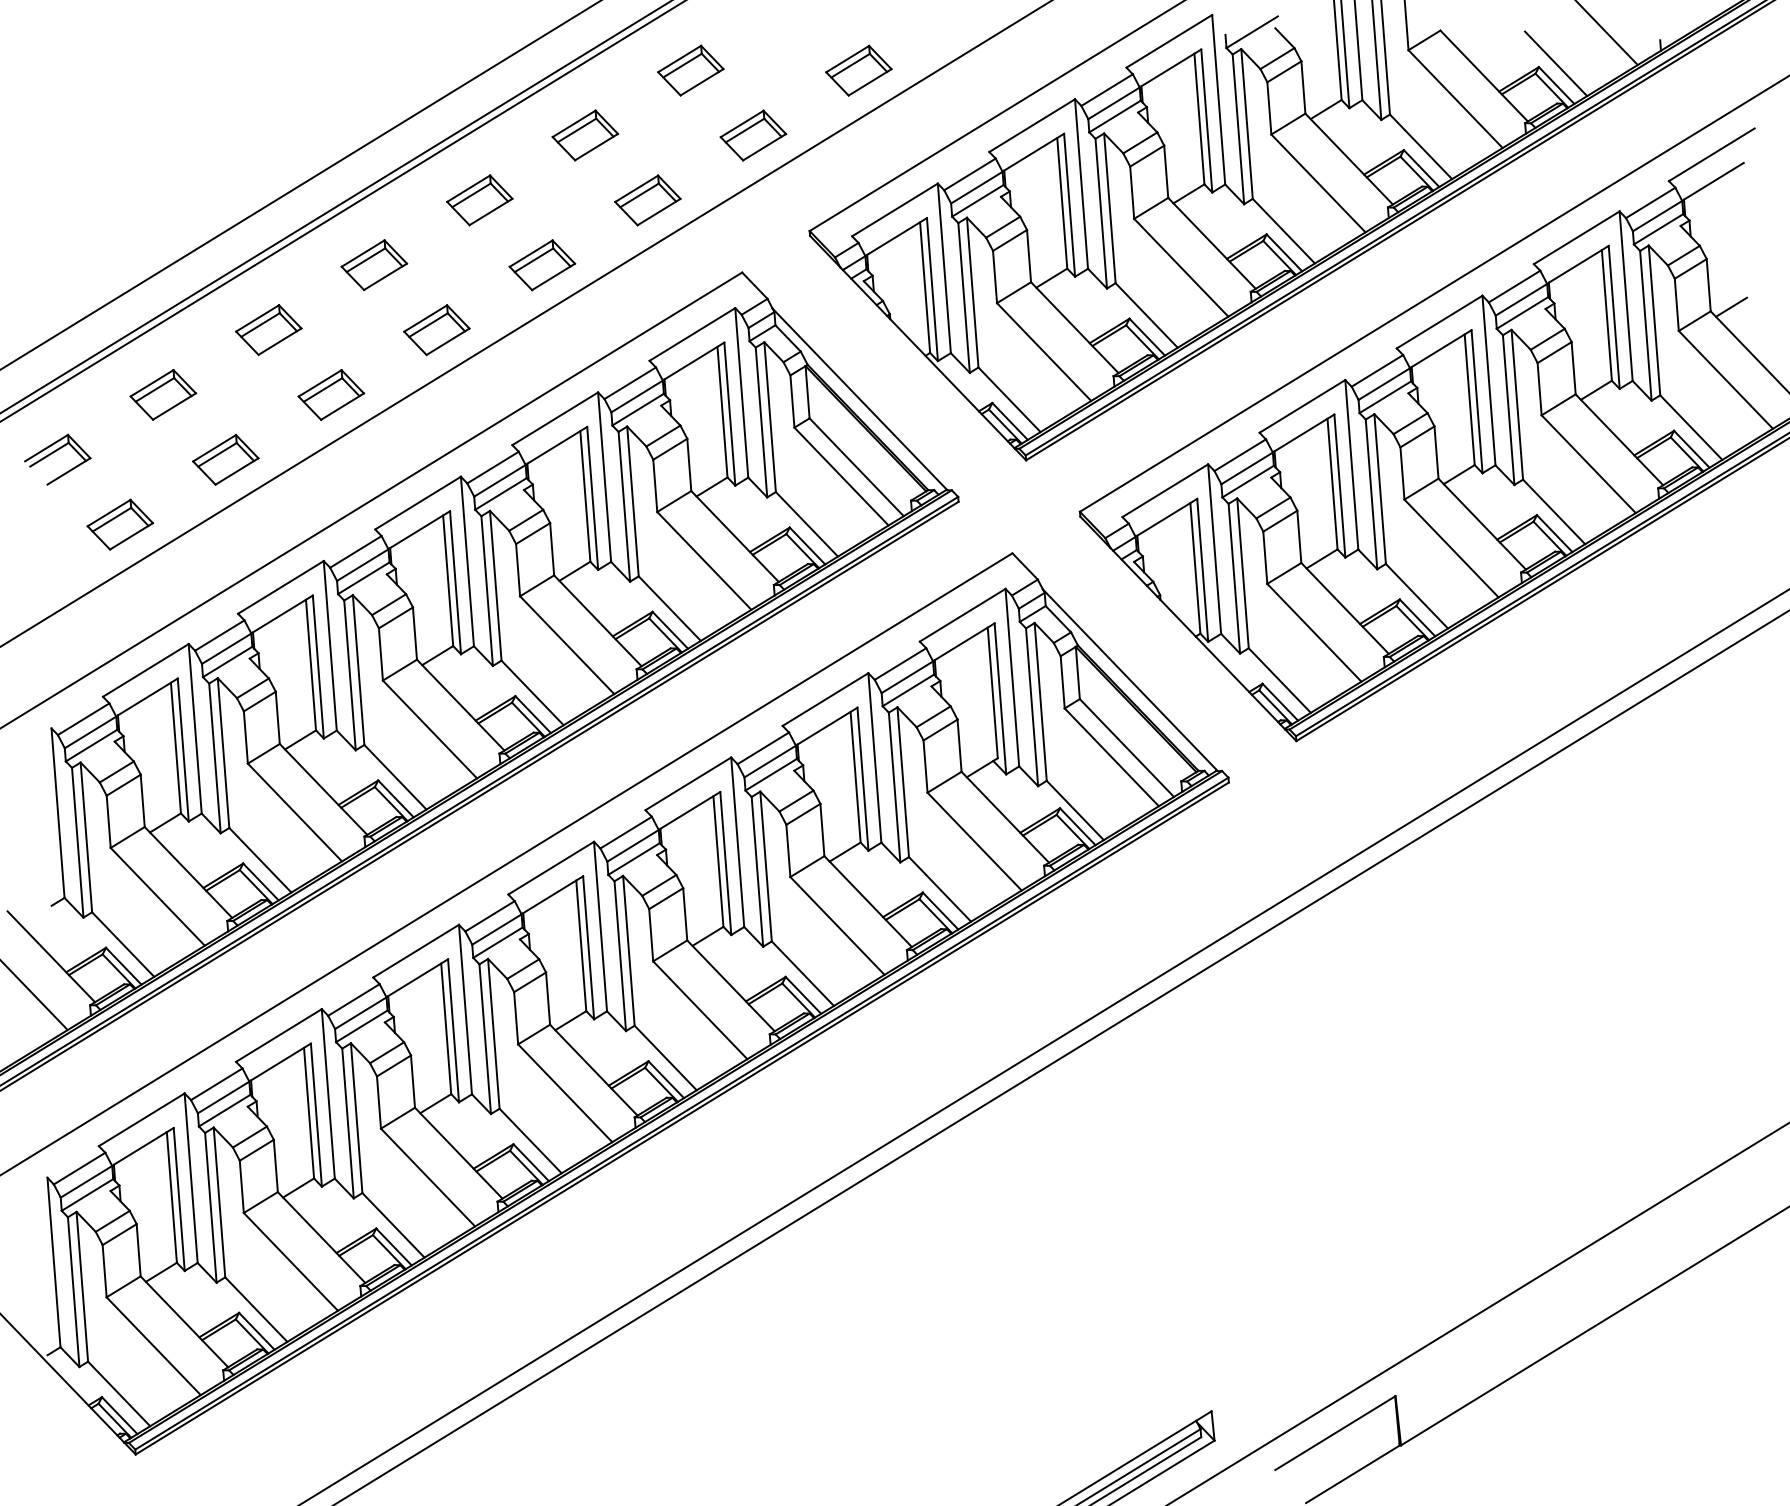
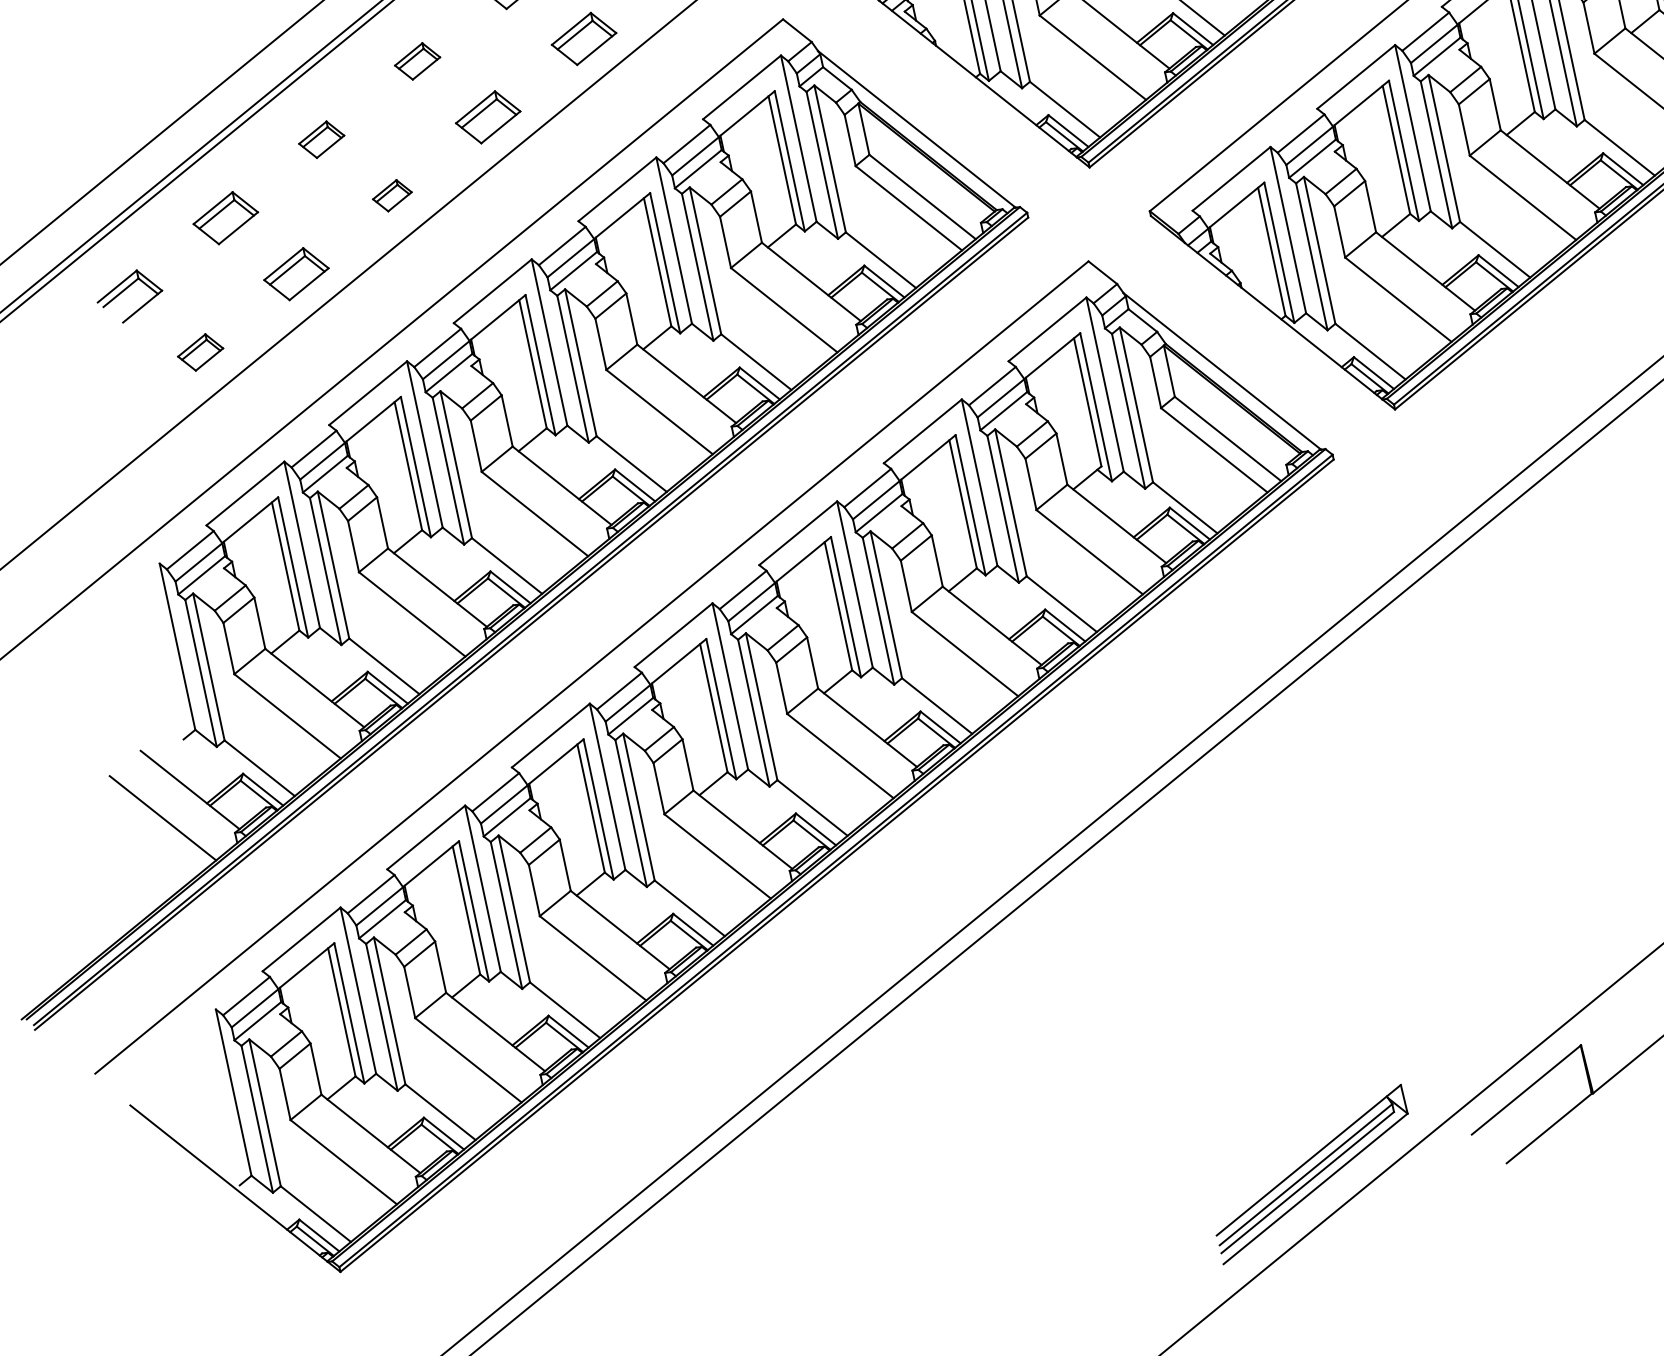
part: (374, 265) -> (417, 61), size x0.7
part: (268, 329) -> (321, 139), size x0.7
part: (331, 394) -> (392, 195), size x0.6
part: (120, 524) -> (200, 352), size x0.7

